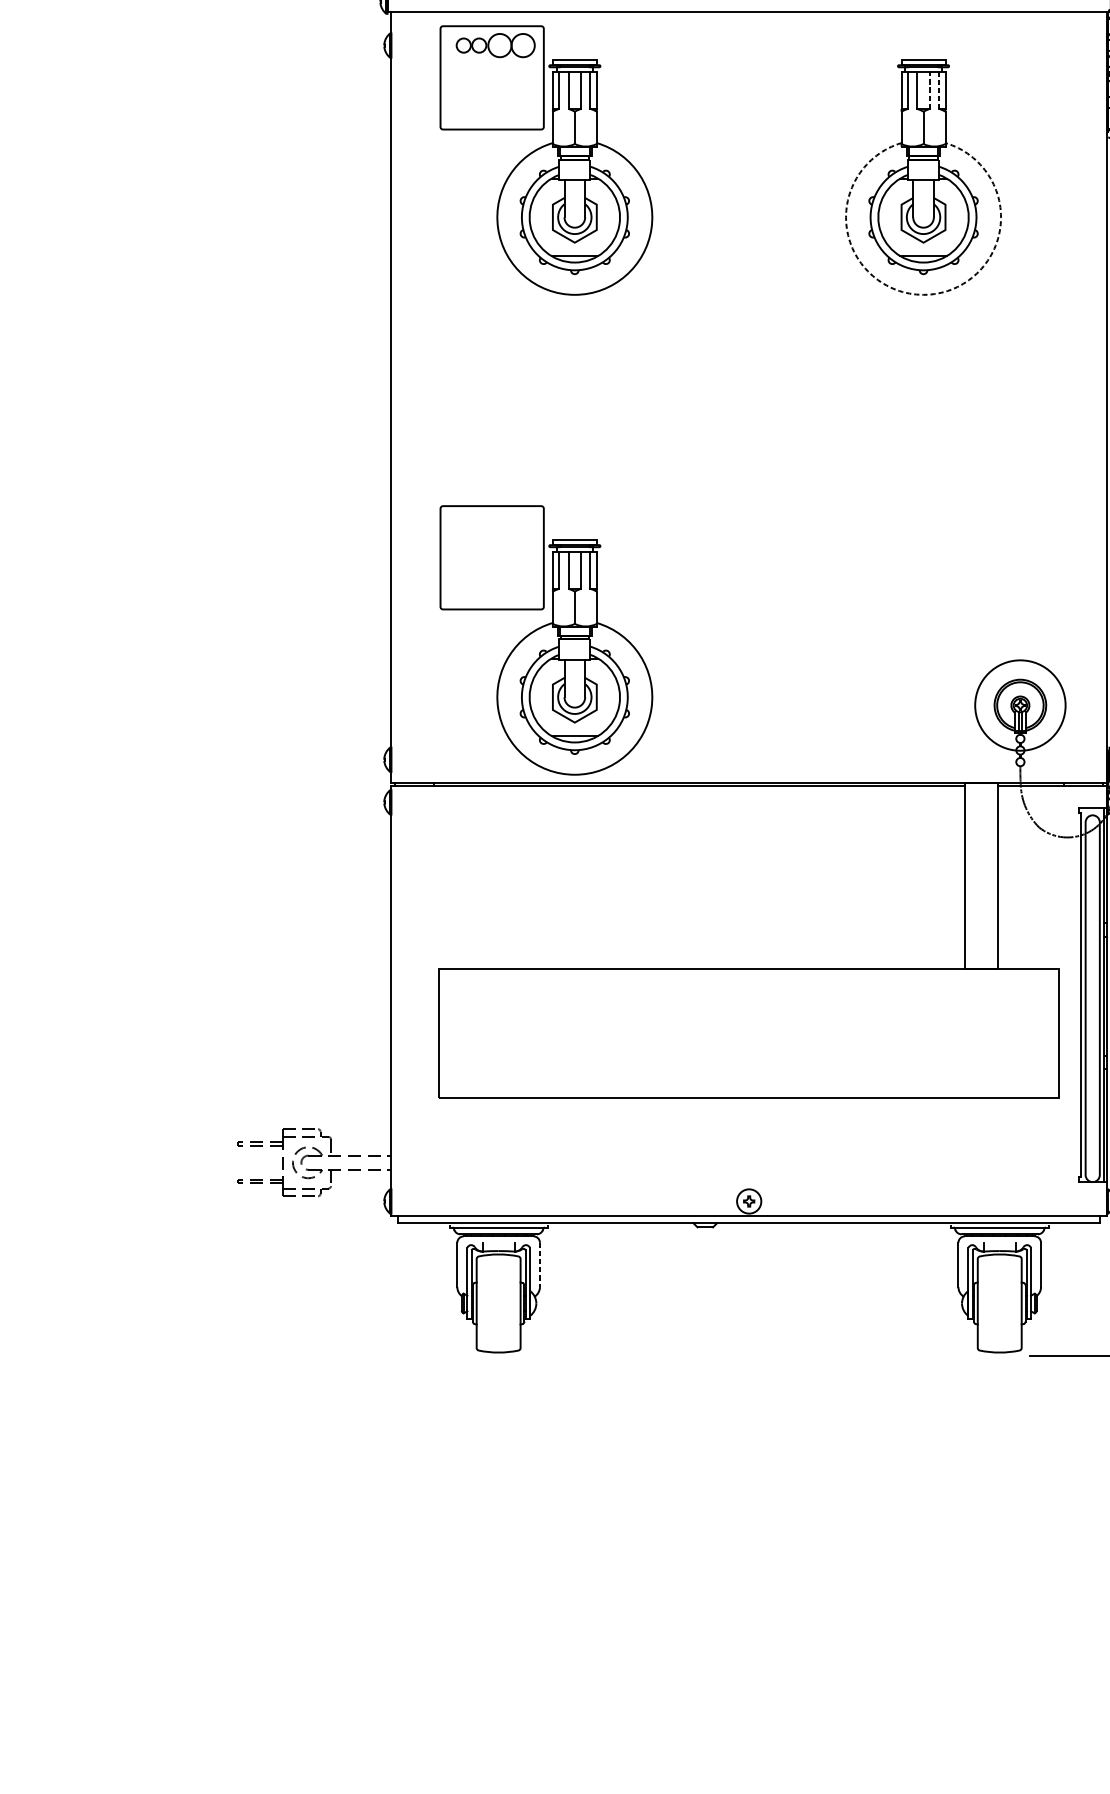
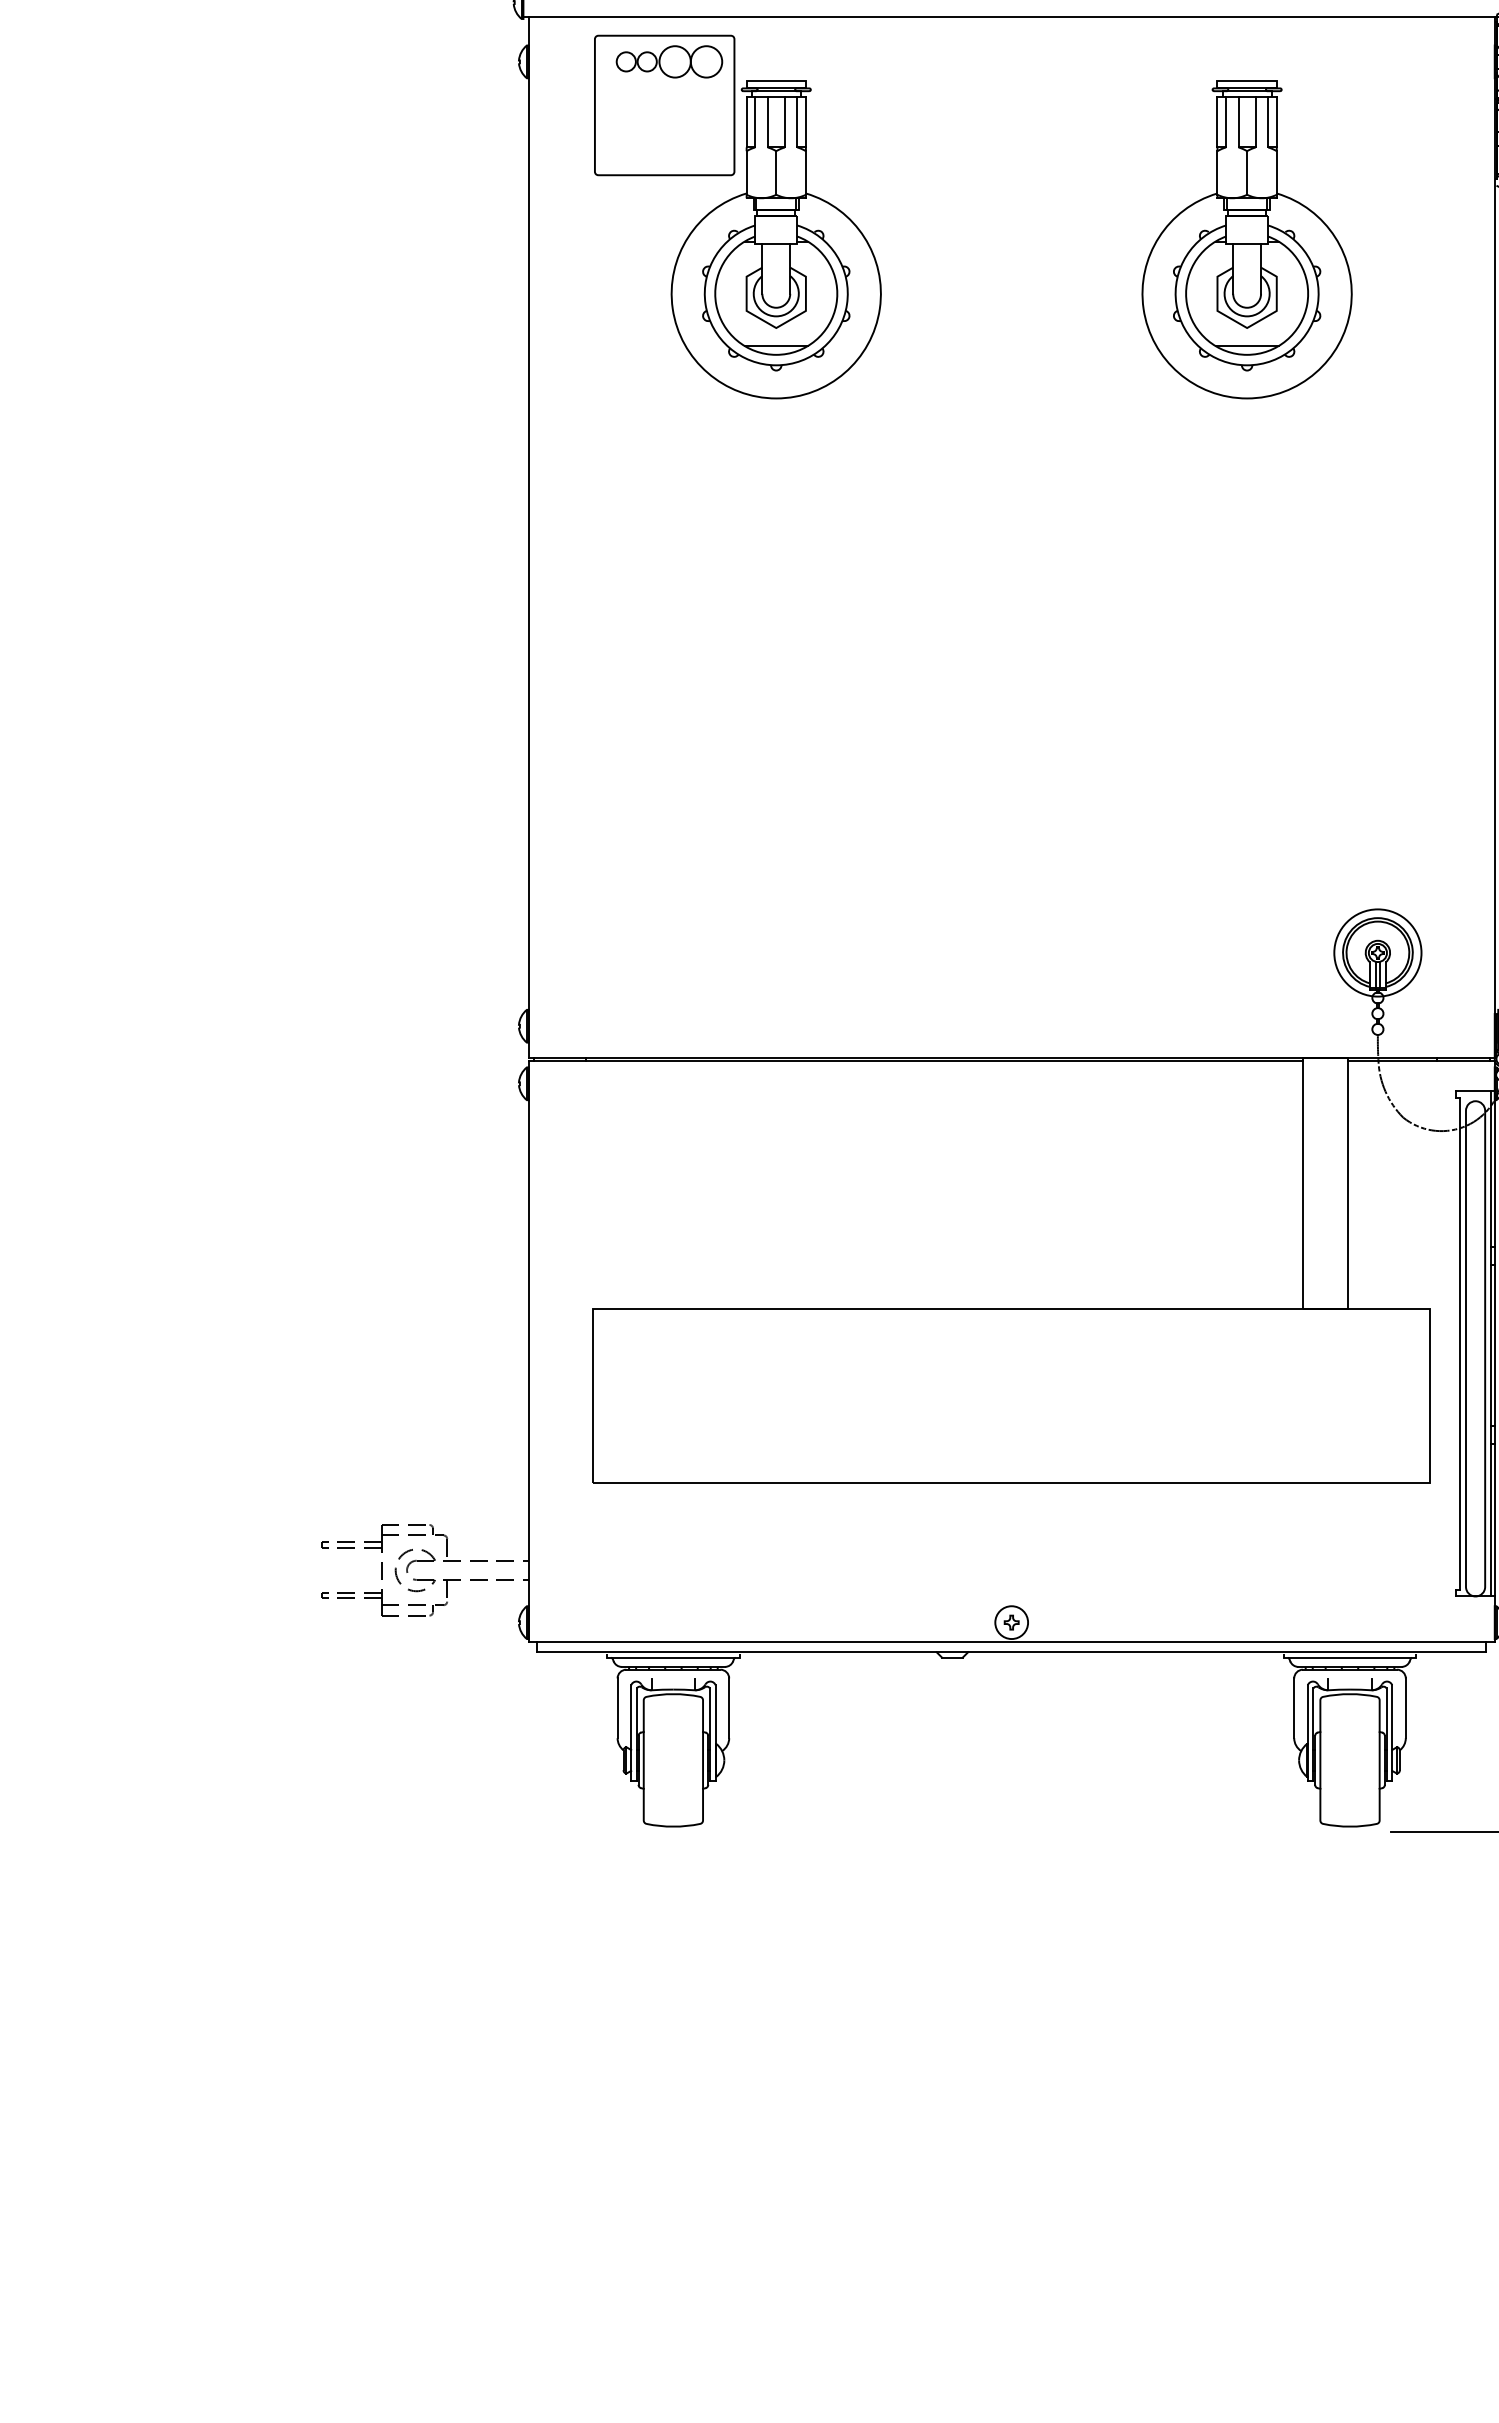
line: (929, 89) -> (1255, 121), dashed -> solid
line: (939, 90) -> (1268, 122), dashed -> solid
arc: (923, 294) -> (1247, 398), dashed -> solid
part: (546, 640) -> (737, 864), removed
circle: (1020, 705) -> (1377, 952), size x0.71
line: (540, 1265) -> (729, 1708), dashed -> solid

